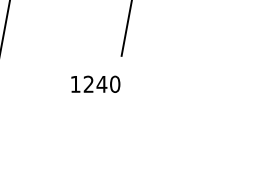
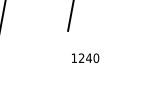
text: (95, 83) -> (85, 57), moved

